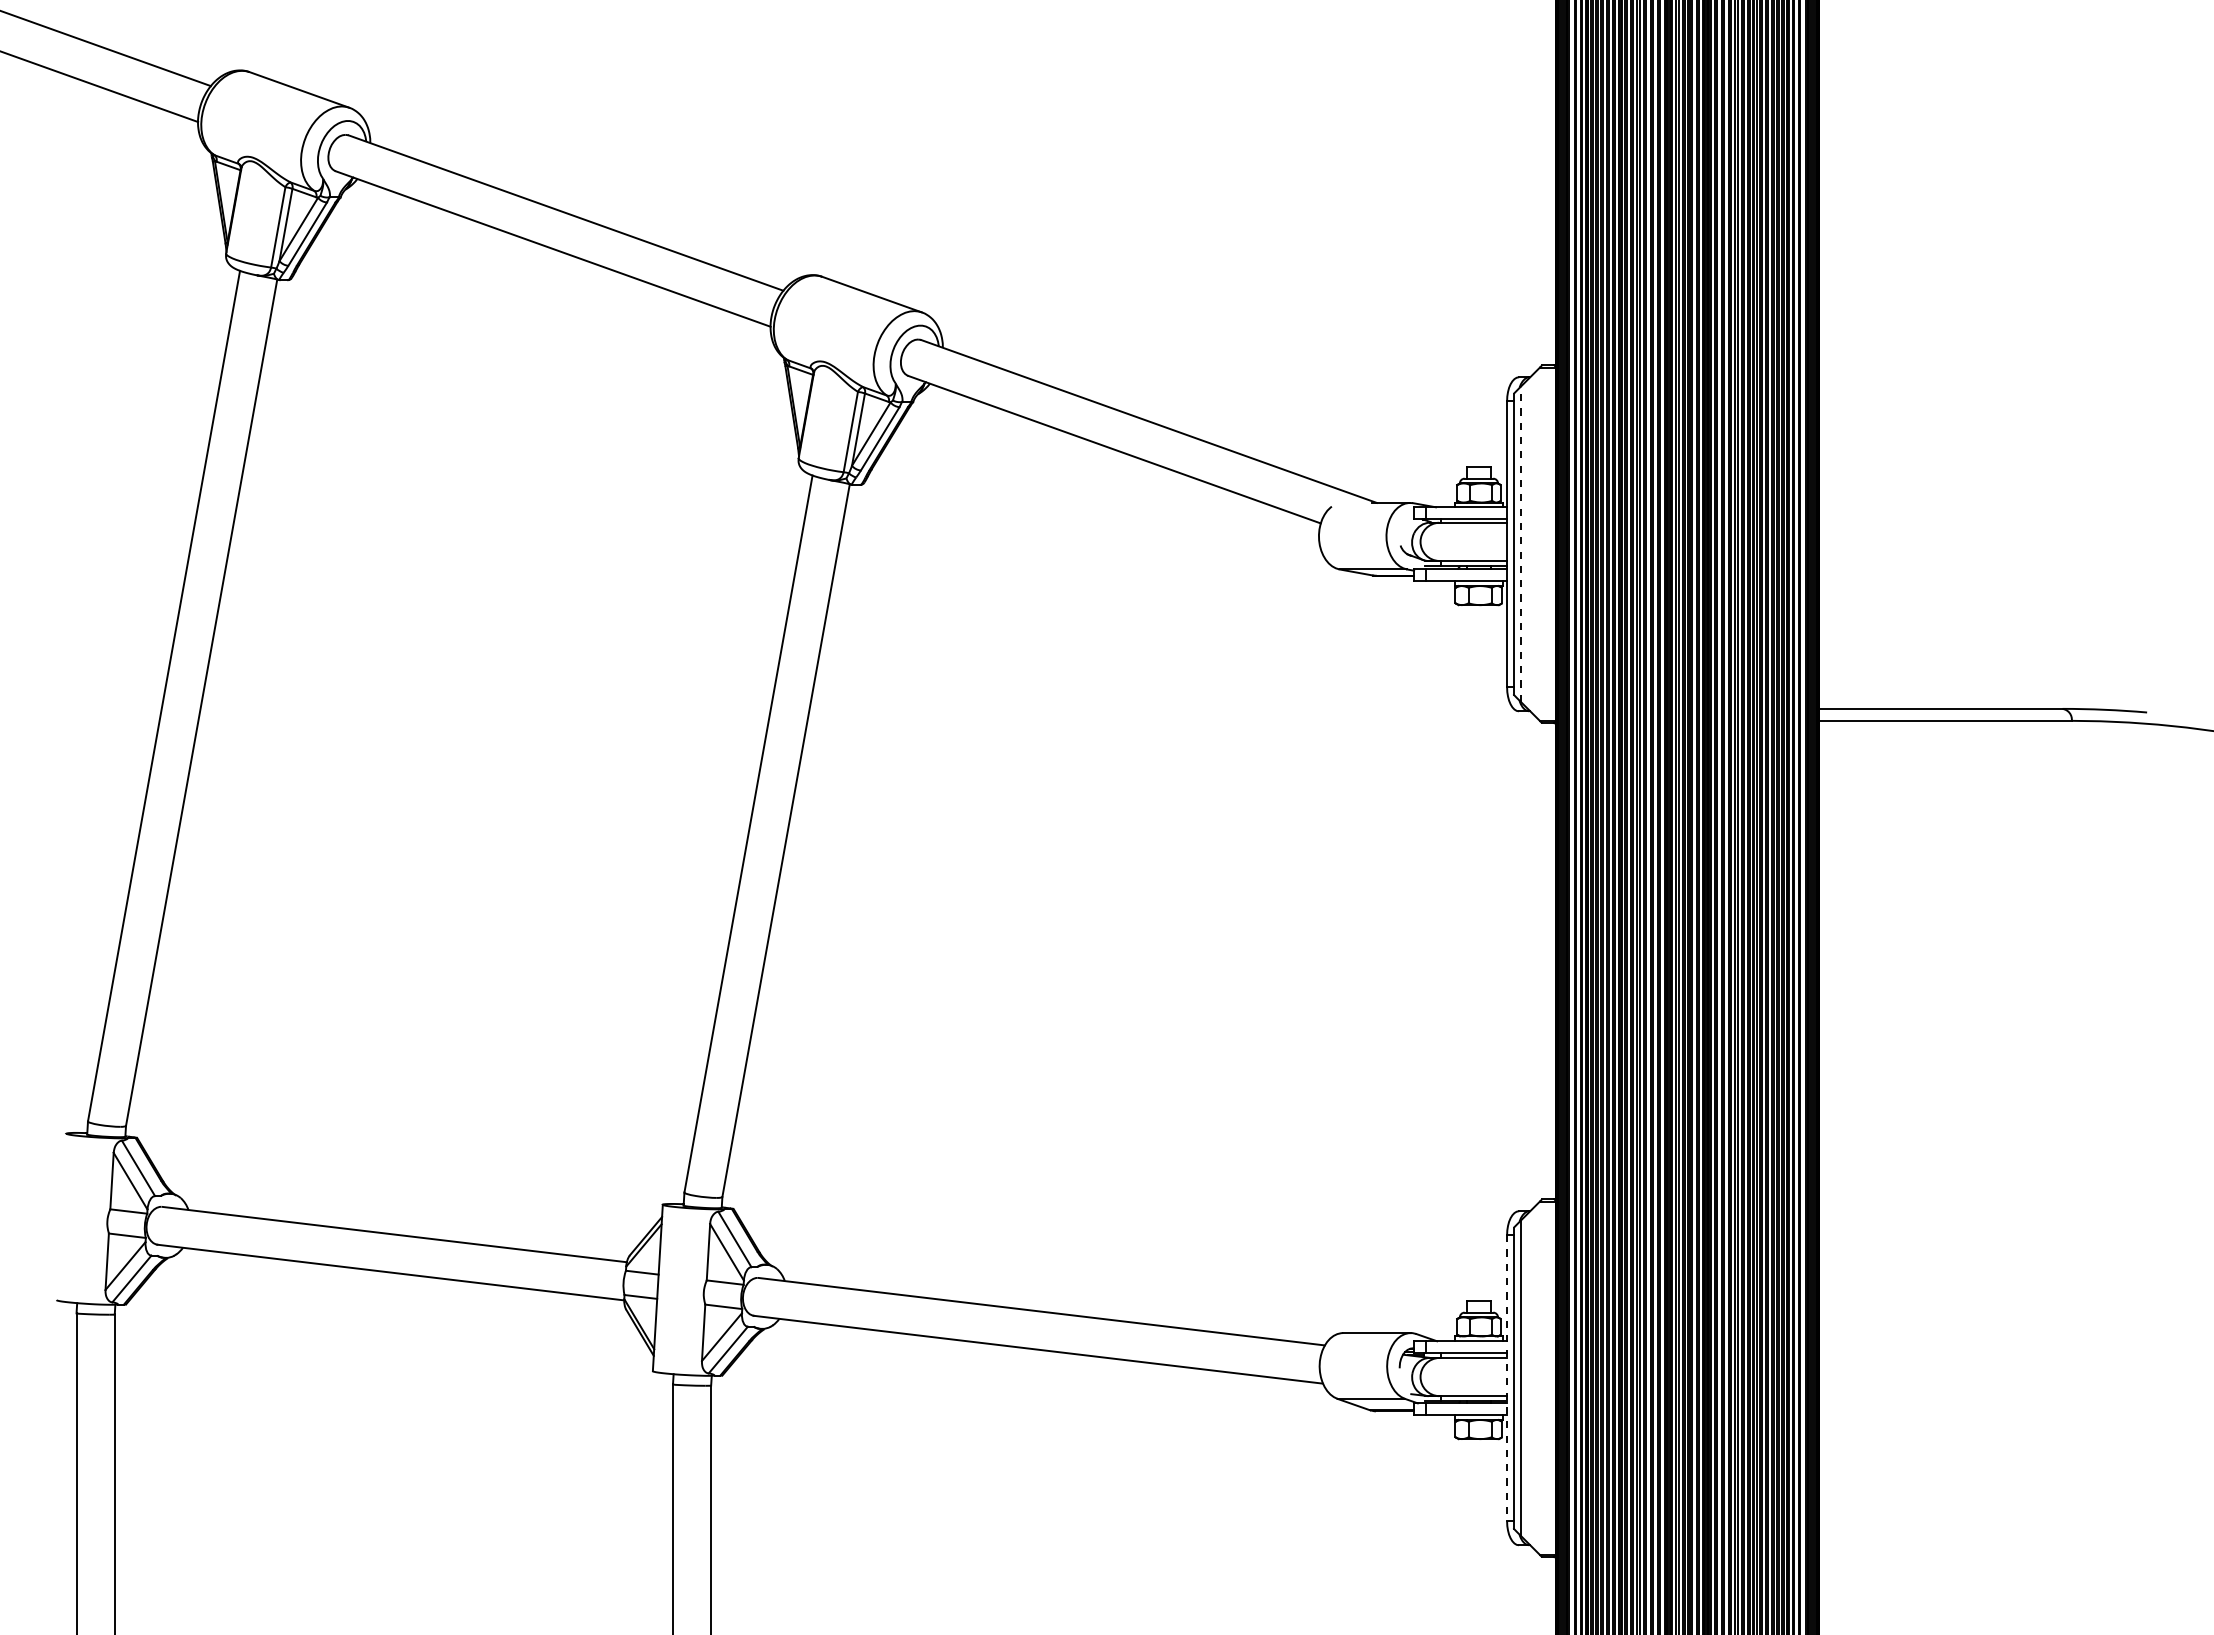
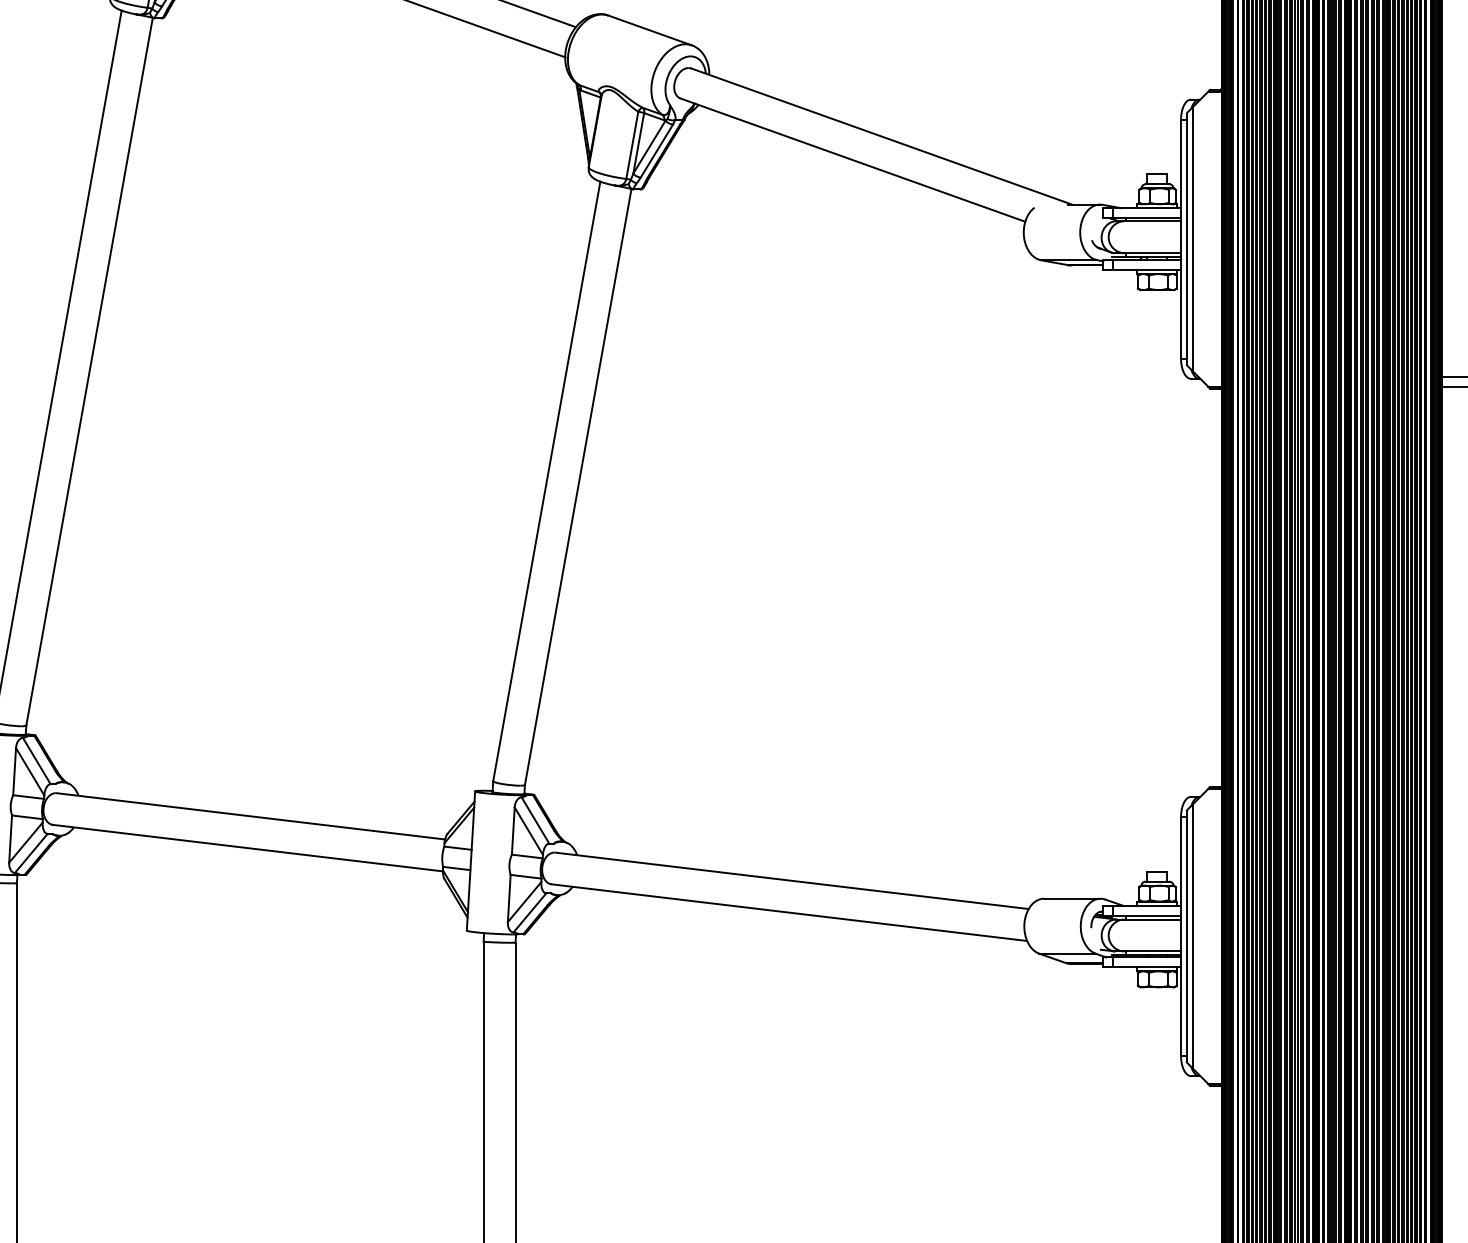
line: (1520, 544) -> (1192, 239), dashed -> solid
line: (1507, 1378) -> (1181, 936), dashed -> solid

